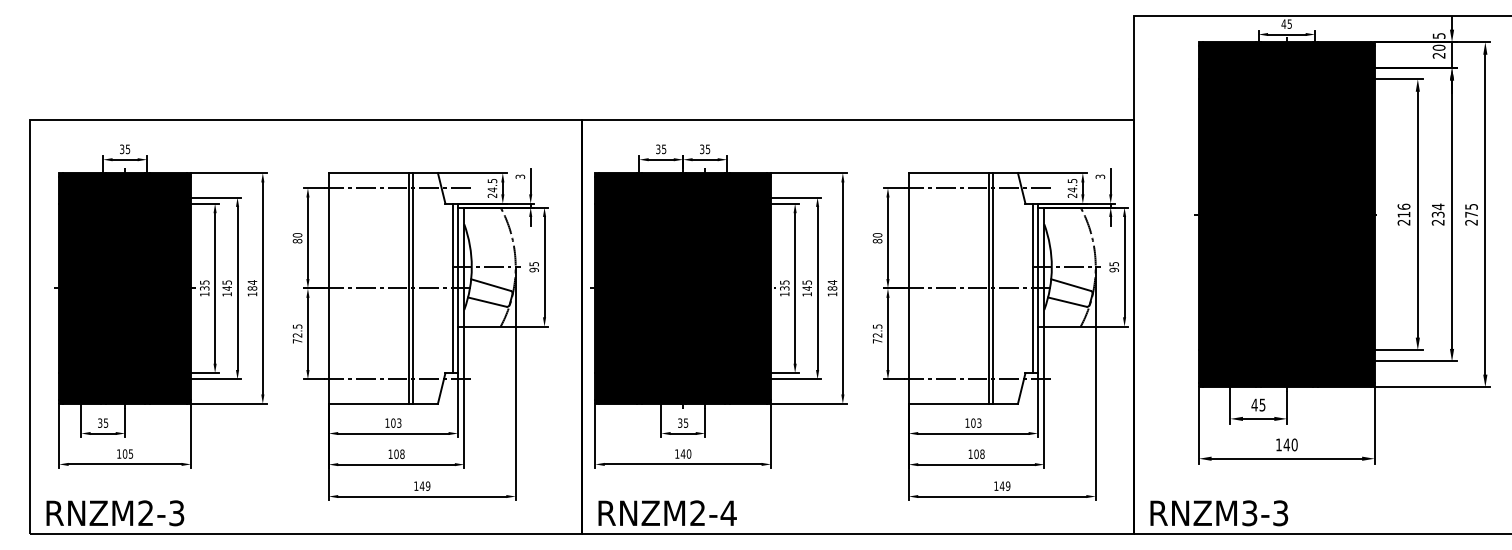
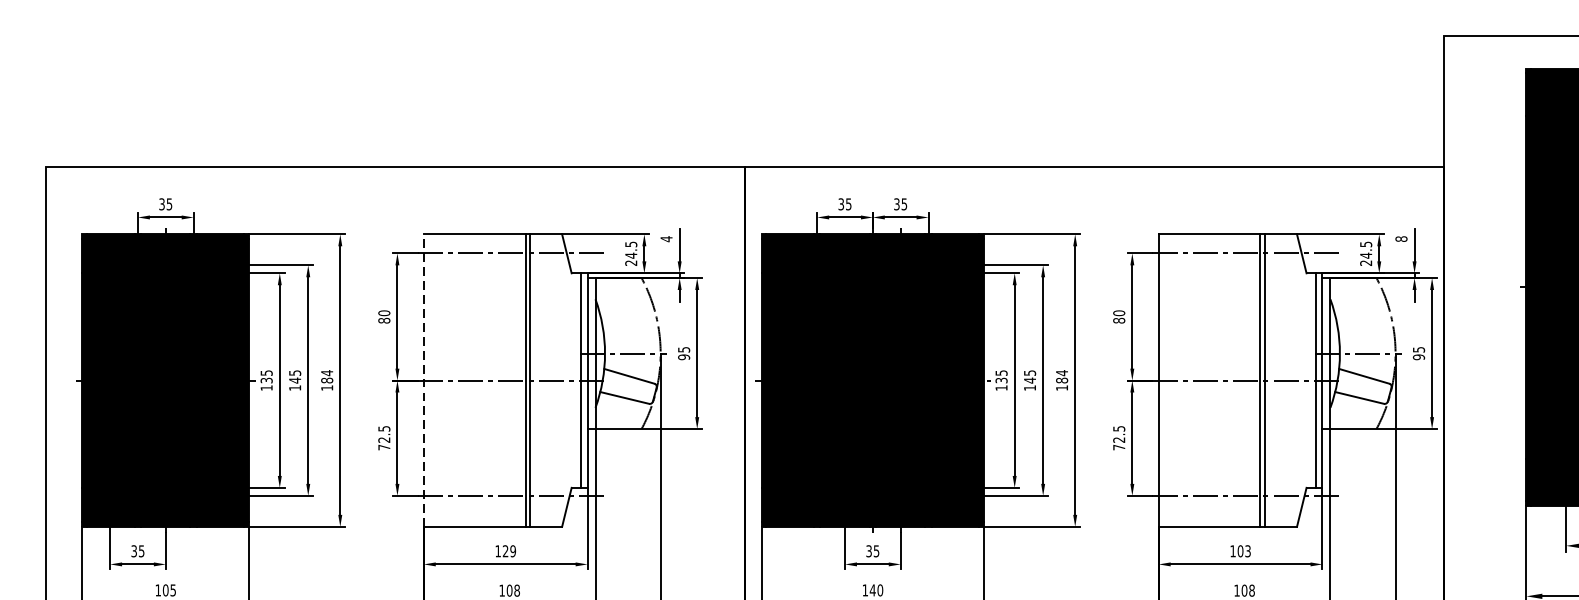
text: (520, 176) -> (666, 238), 3 -> 4
text: (1100, 176) -> (1401, 238), 3 -> 8
line: (328, 287) -> (423, 379), solid -> dashed
text: (396, 422) -> (509, 550), 103 -> 129

